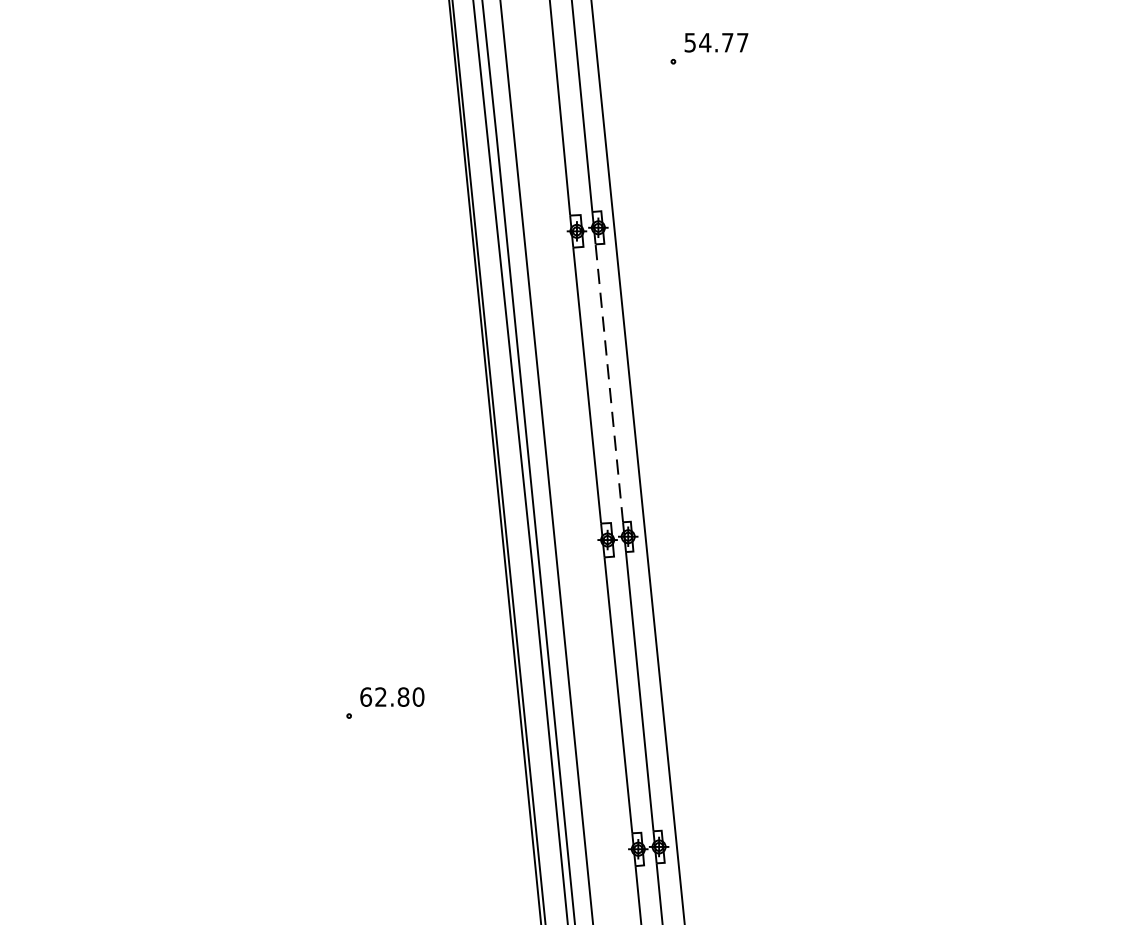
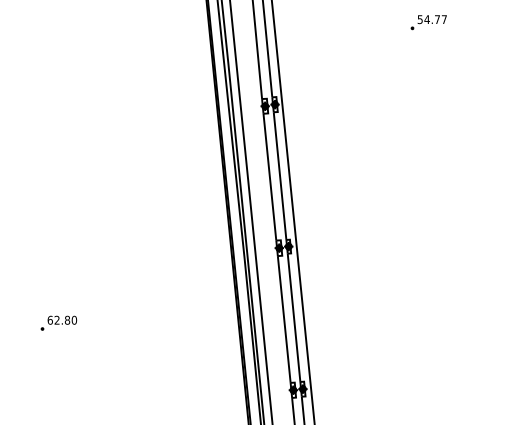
part: (708, 49) -> (428, 22), moved
line: (610, 381) -> (280, 175), dashed -> solid
part: (383, 701) -> (58, 322), moved

